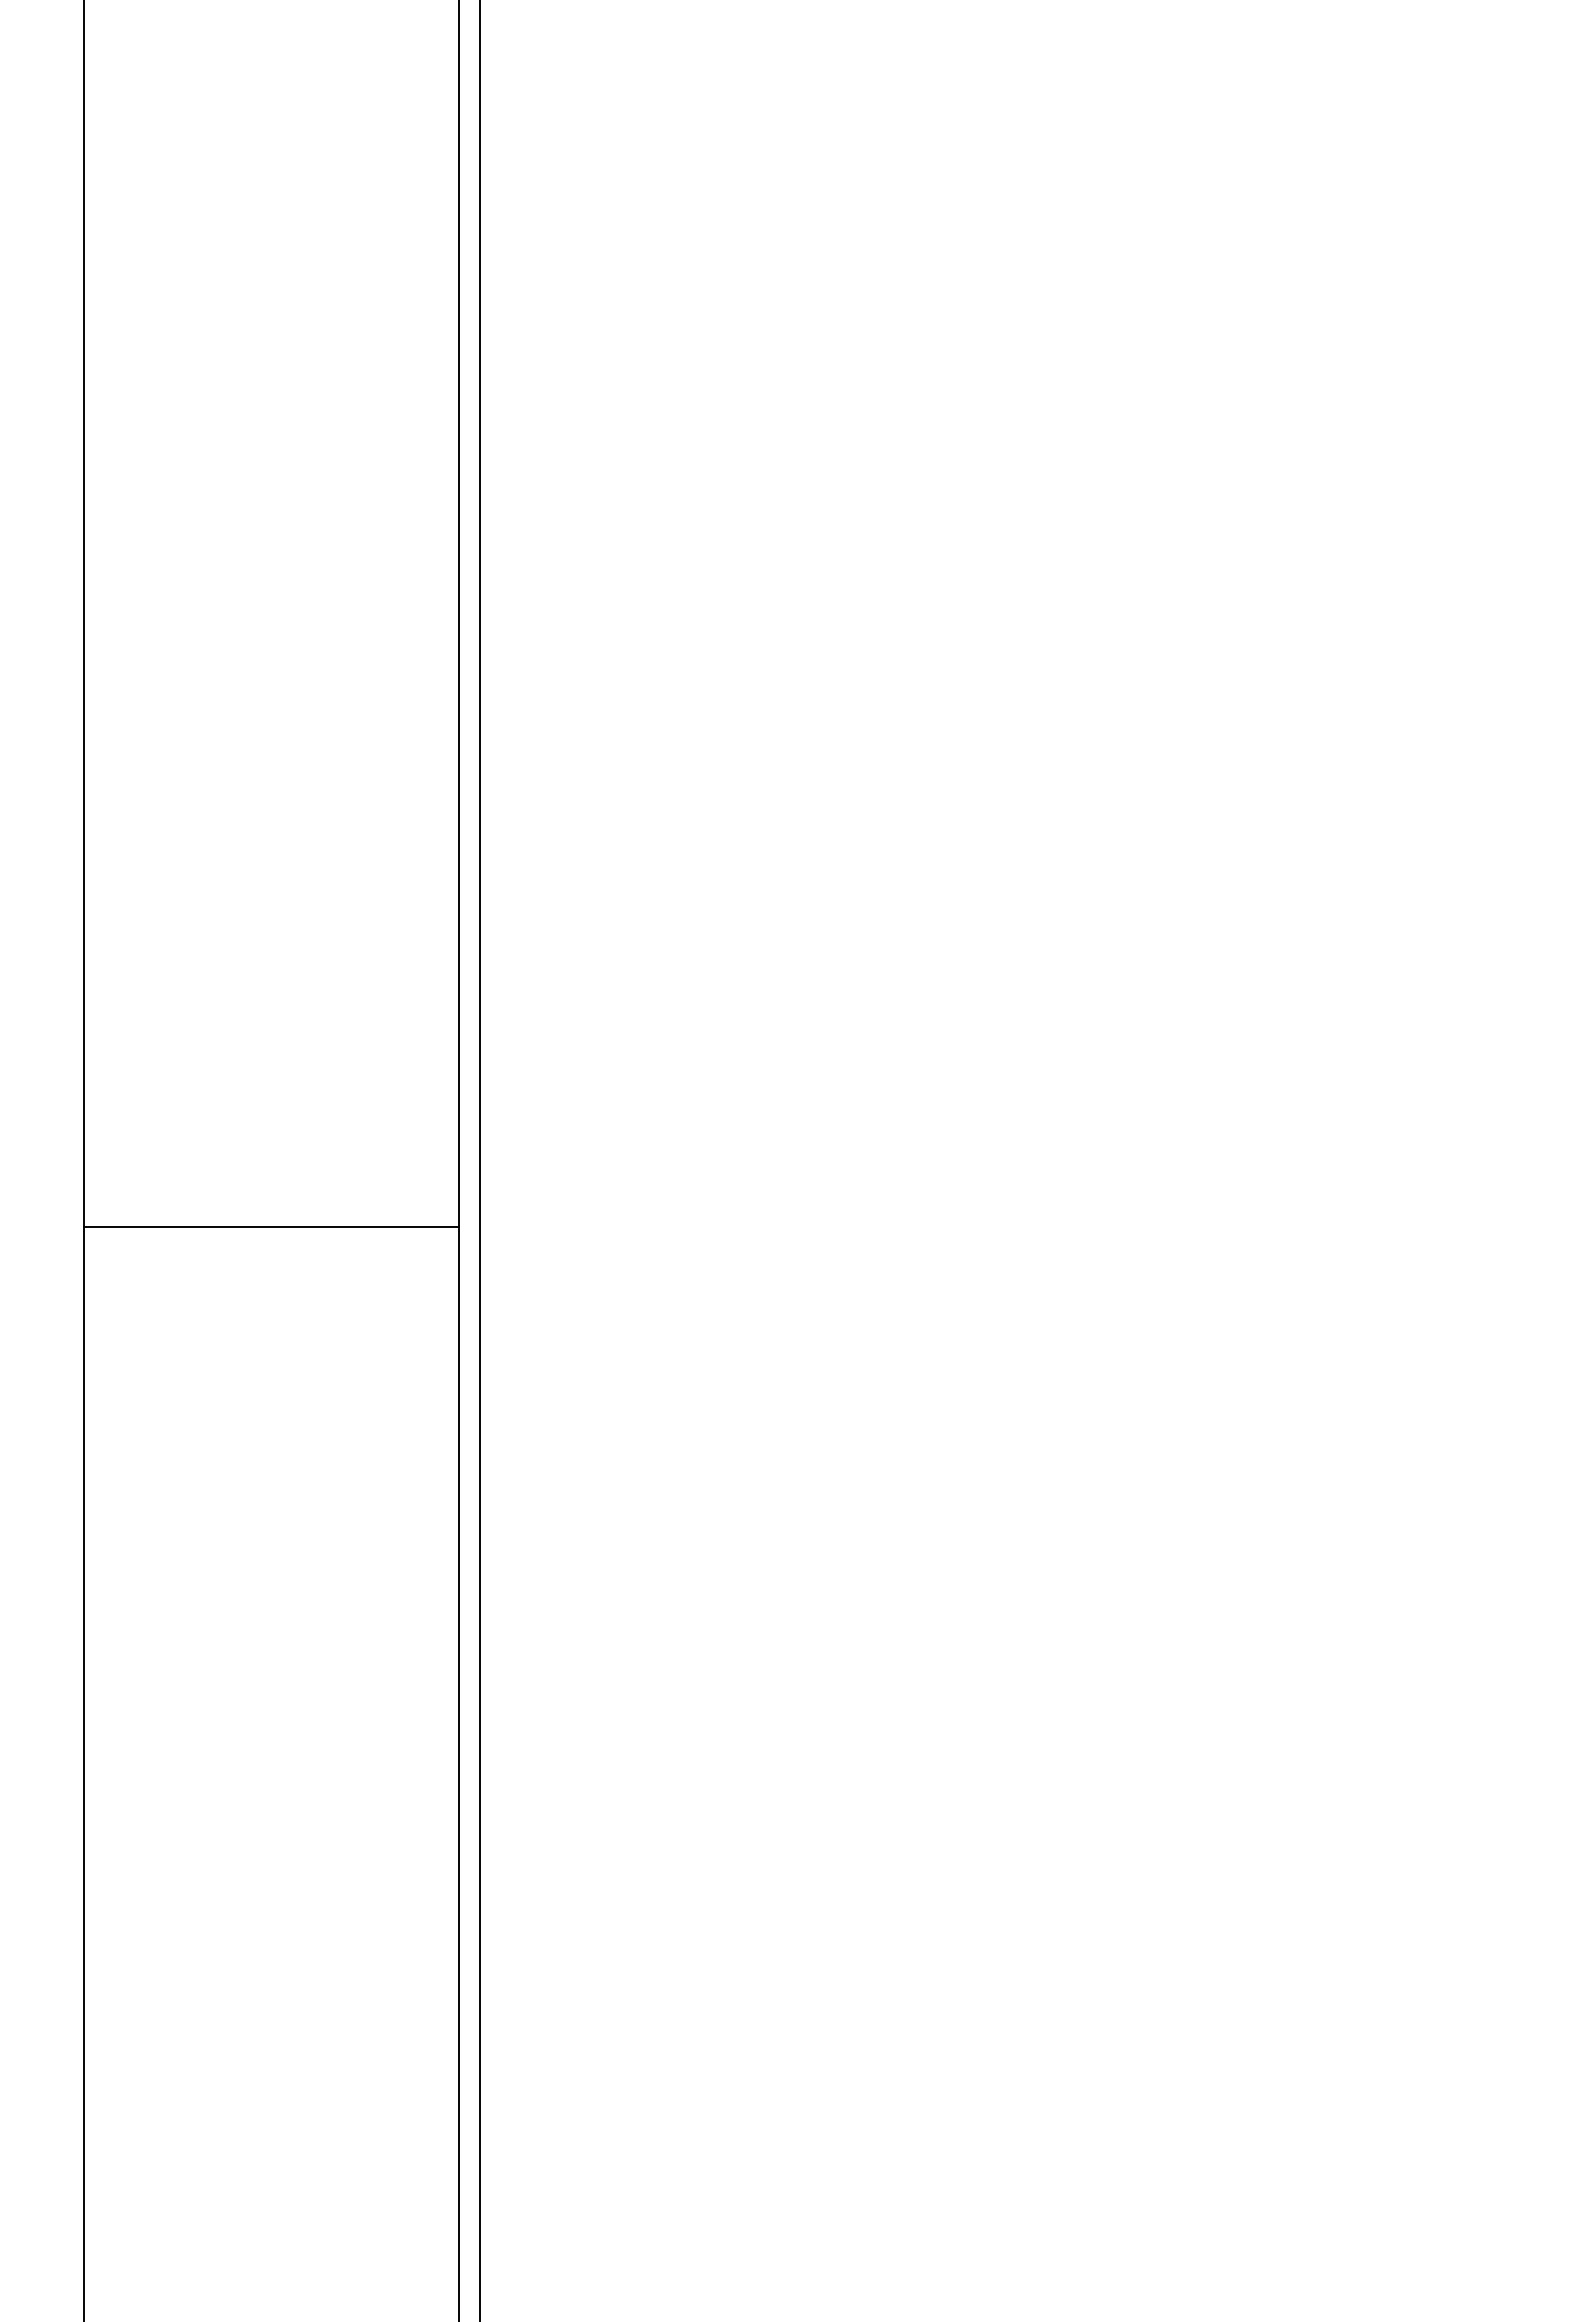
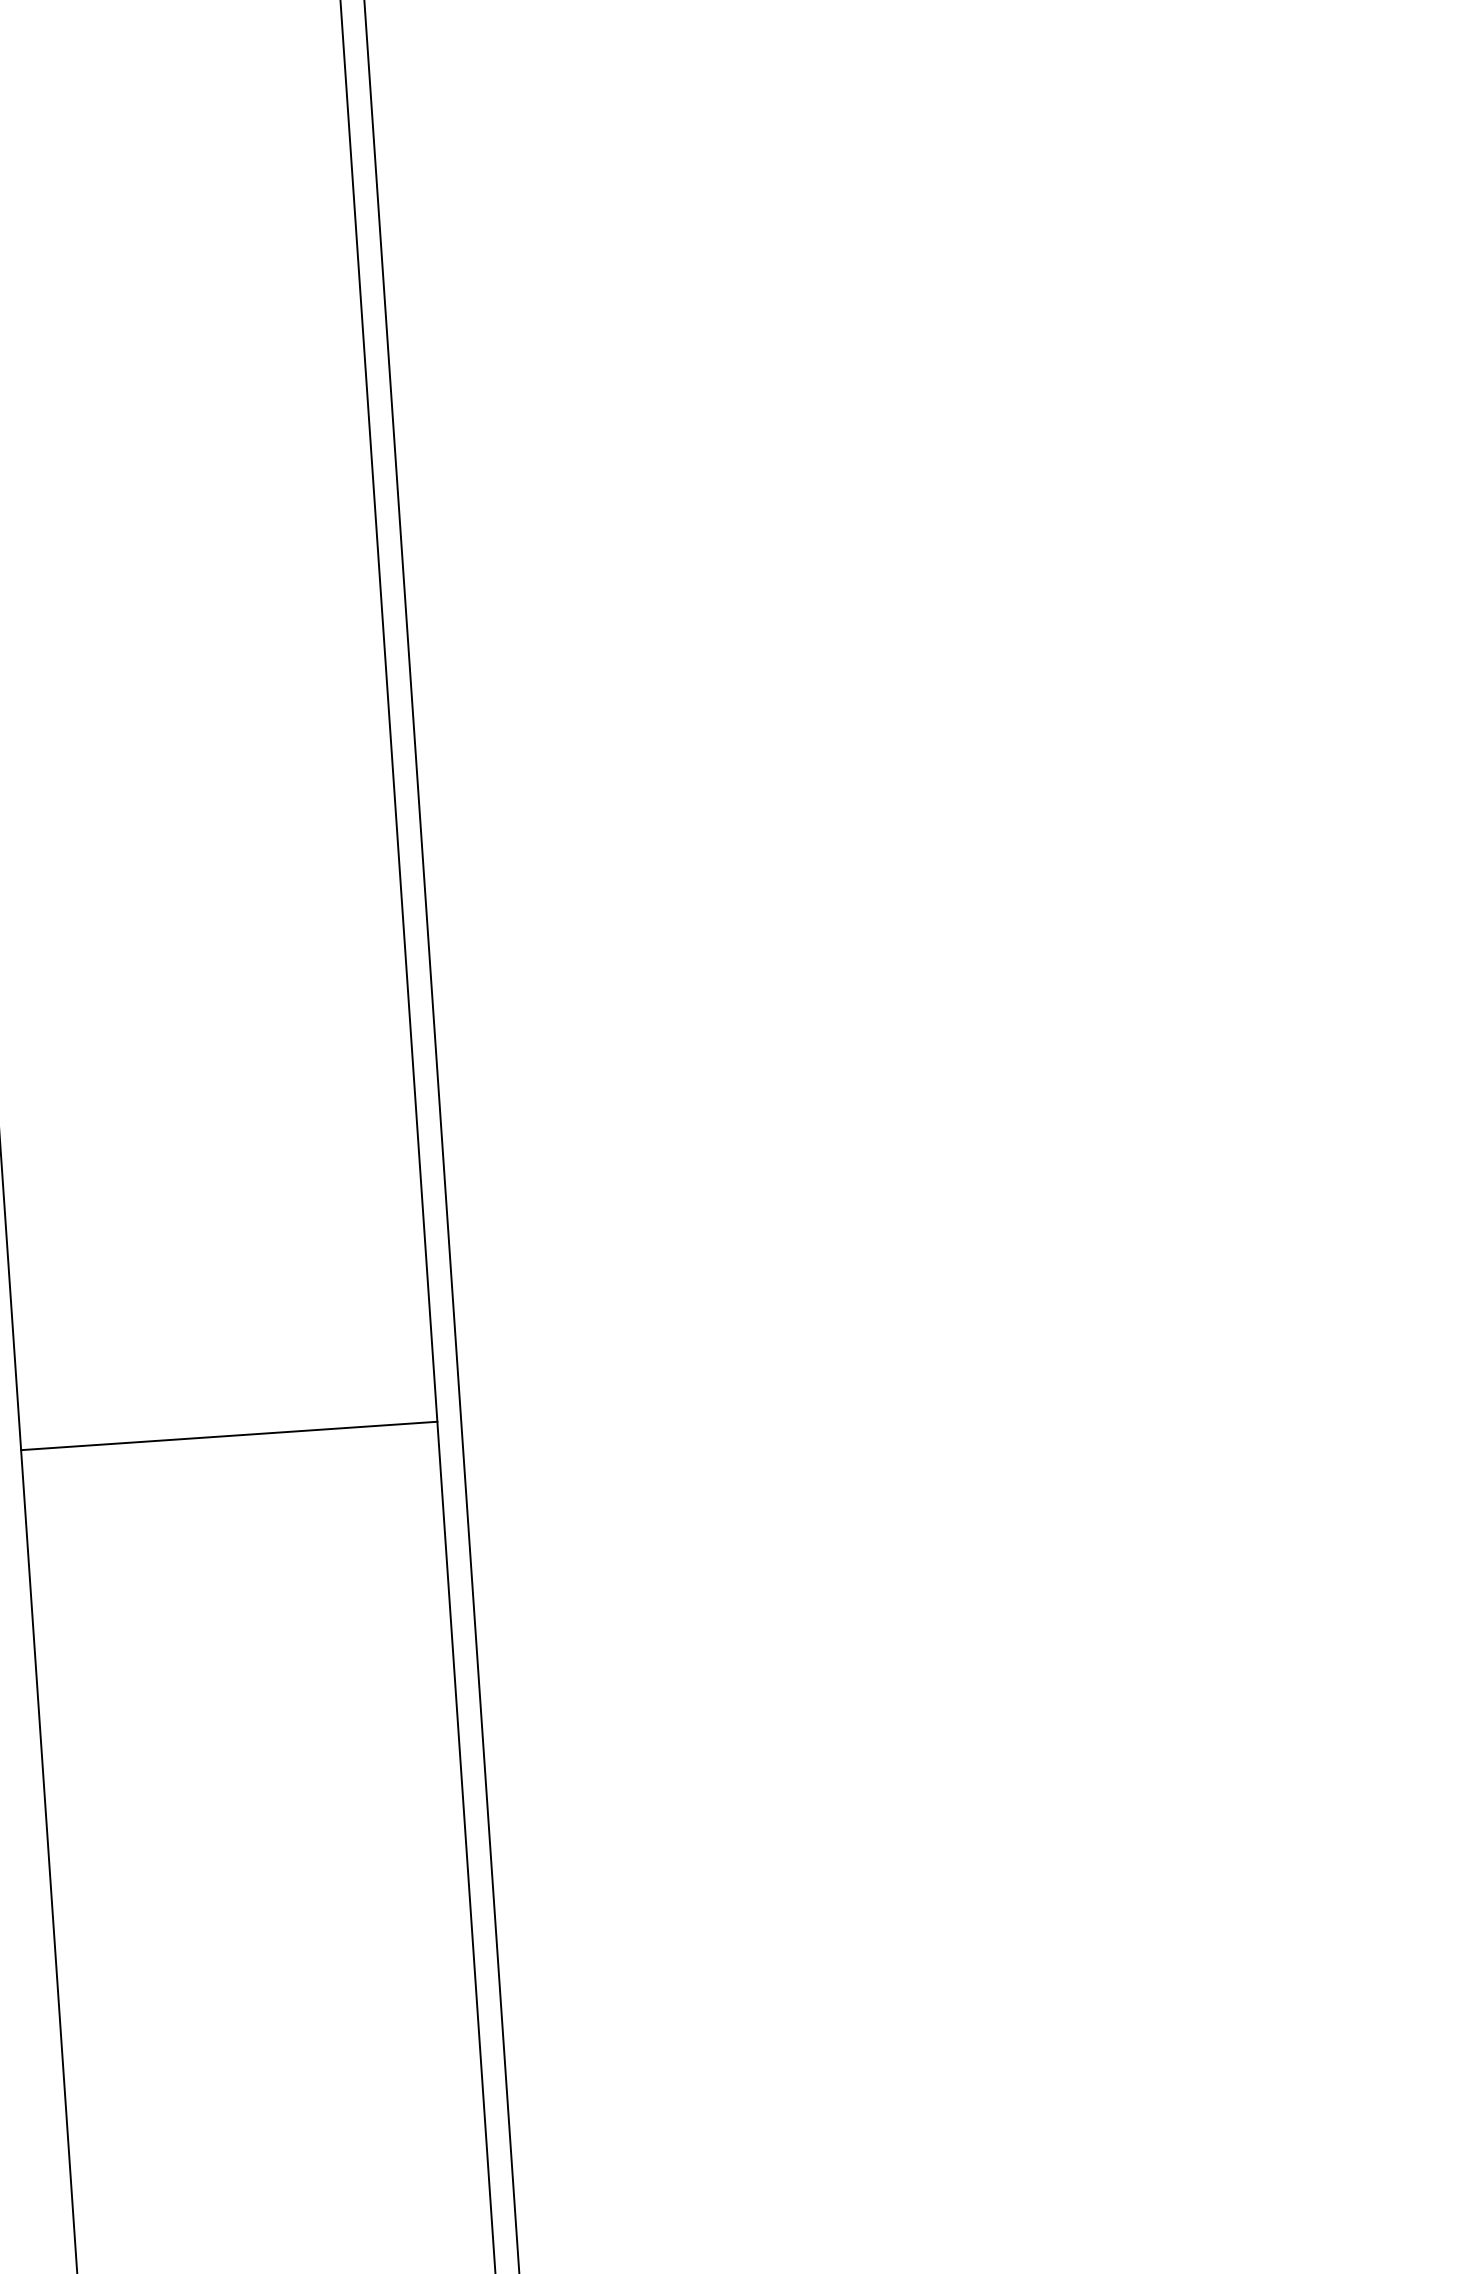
line: (271, 1226) -> (229, 1435), moved

